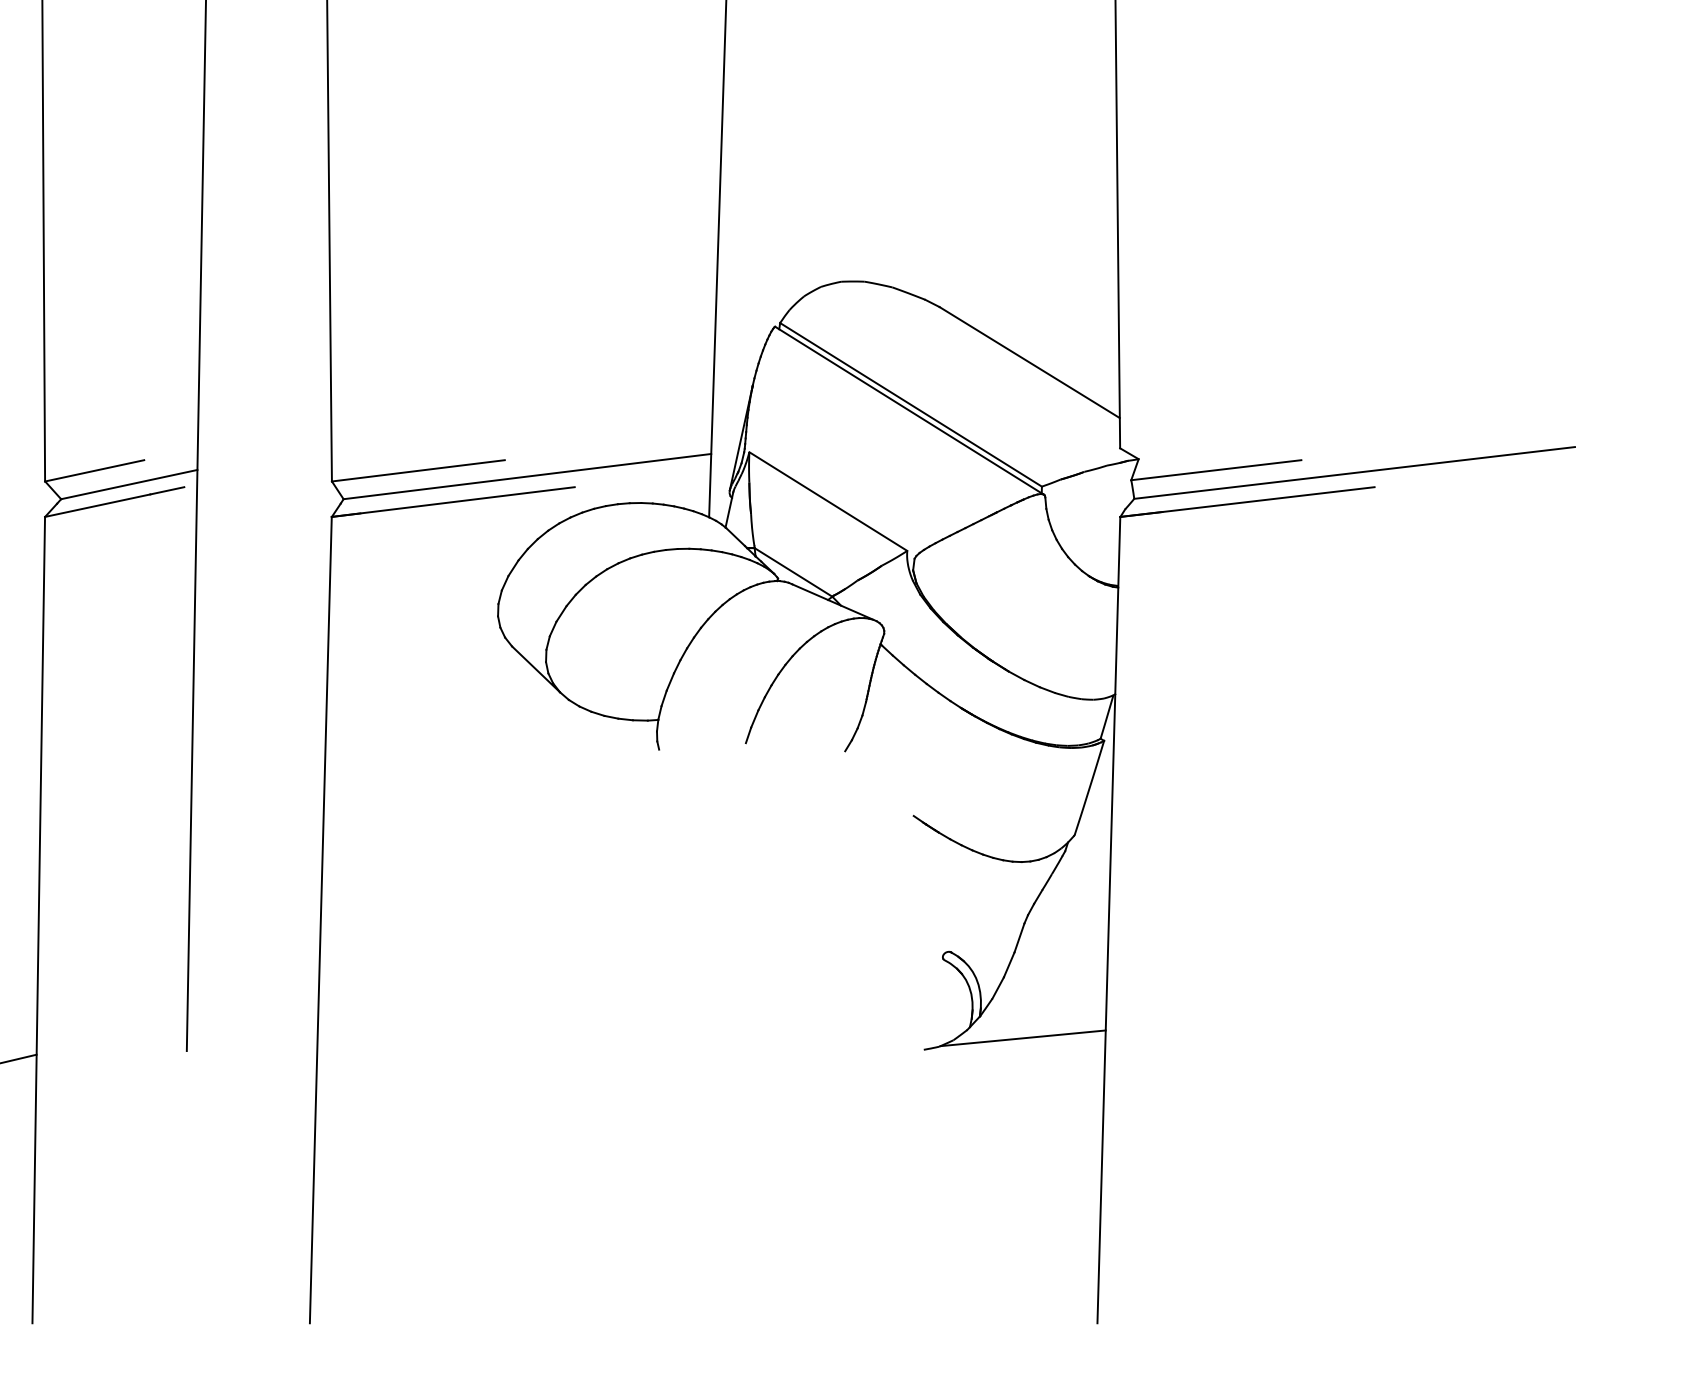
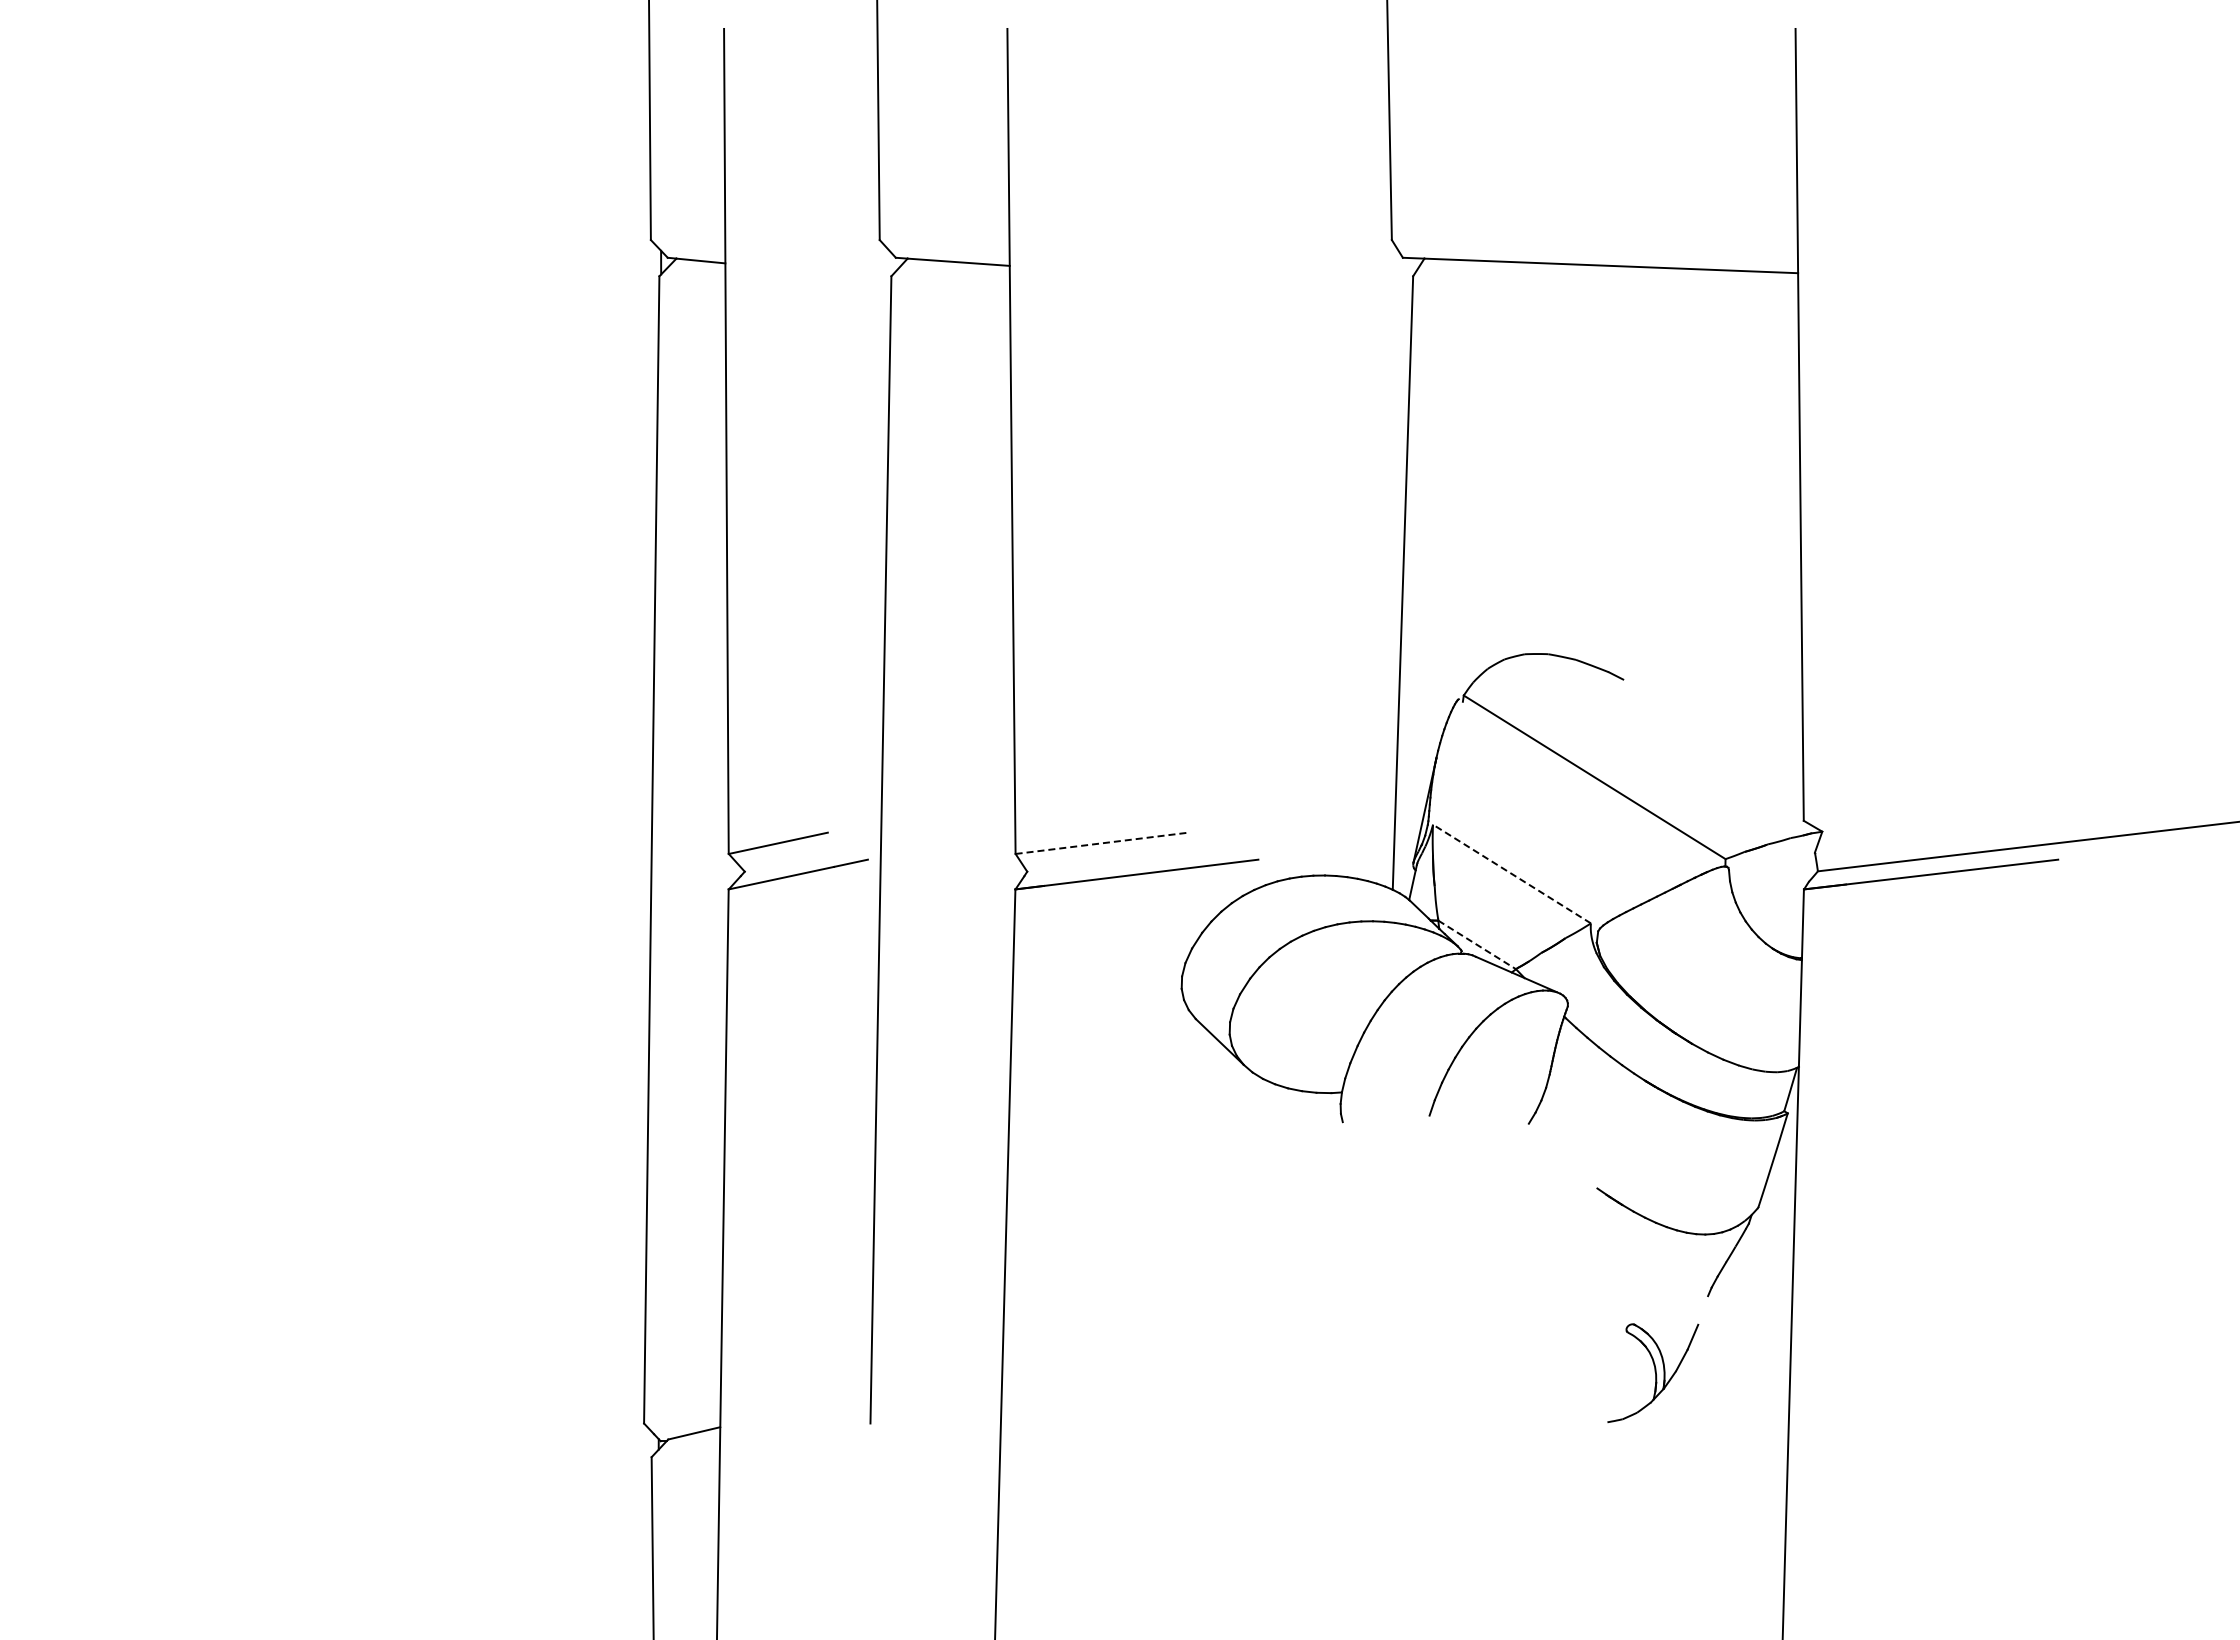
line: (1029, 362) -> (1713, 734), removed
line: (908, 410) -> (1592, 782), removed
line: (1215, 470) -> (1899, 842), removed
line: (418, 471) -> (1102, 843), solid -> dashed
line: (526, 476) -> (1210, 848), removed
line: (128, 484) -> (812, 856), removed
line: (827, 501) -> (1511, 873), solid -> dashed
line: (793, 572) -> (1477, 944), solid -> dashed
line: (1019, 938) -> (1703, 1310), removed
line: (1022, 1038) -> (1706, 1410), removed

